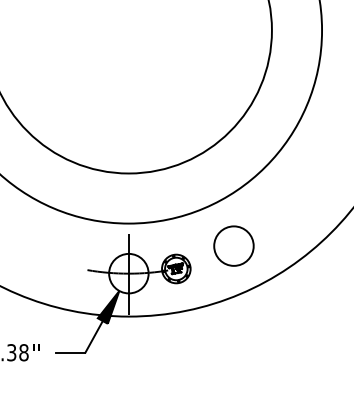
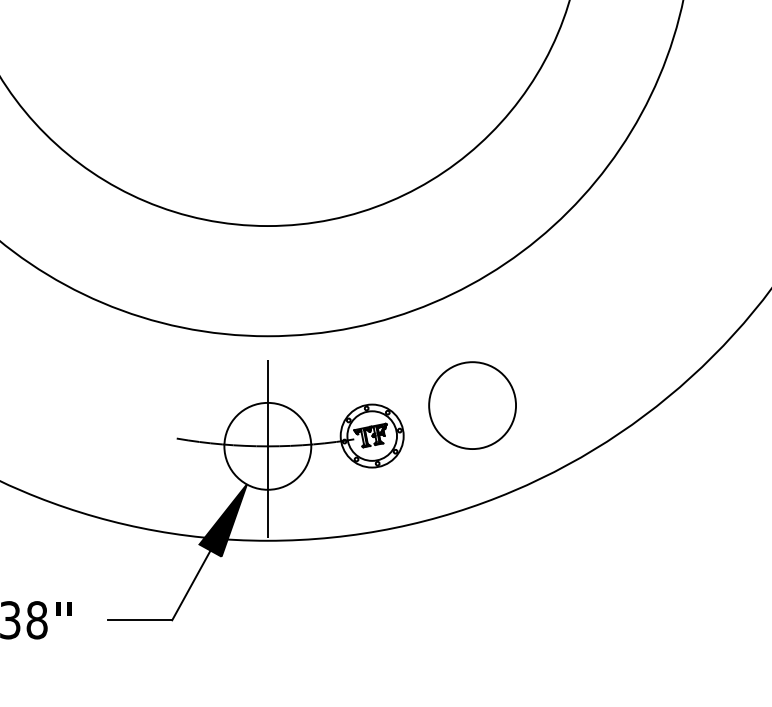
circle: (233, 245) -> (471, 404), moved

